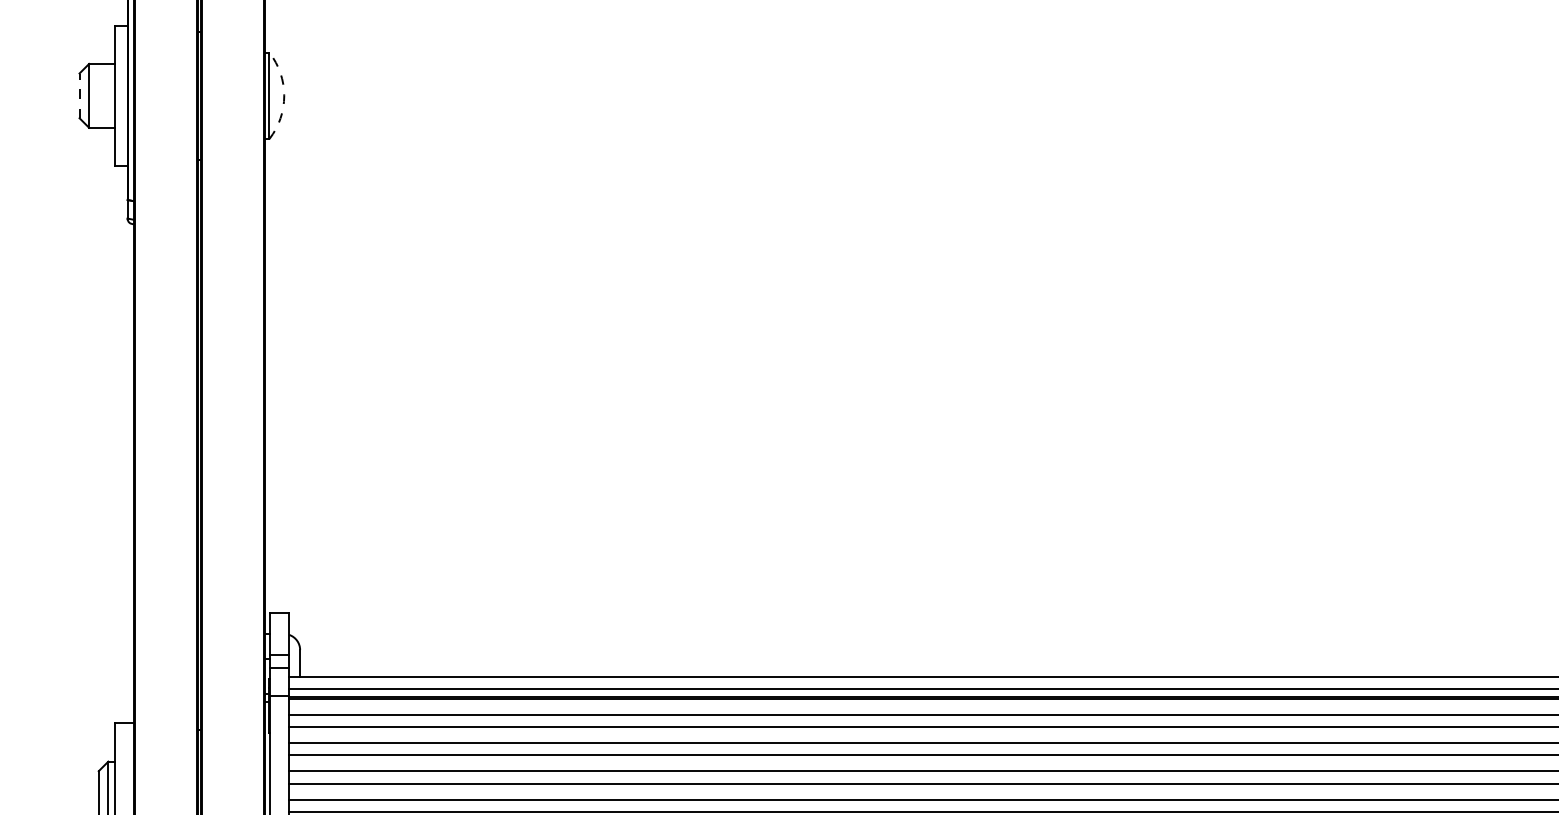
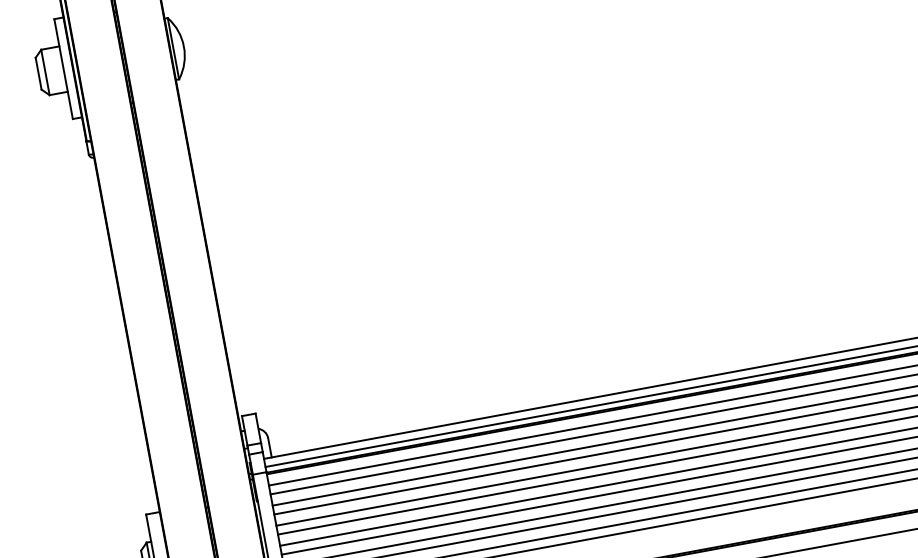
line: (79, 95) -> (38, 73), dashed -> solid
arc: (284, 95) -> (184, 46), dashed -> solid

